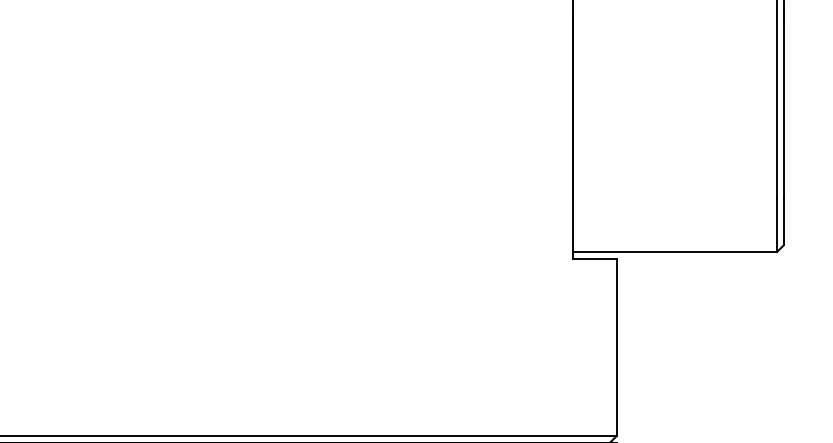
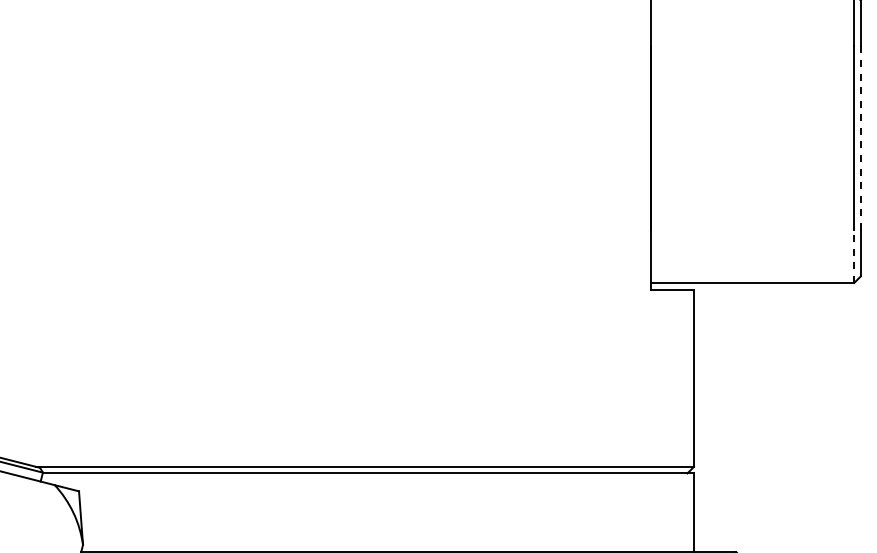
line: (783, 107) -> (860, 138), solid -> dashed
line: (777, 225) -> (854, 256), solid -> dashed

